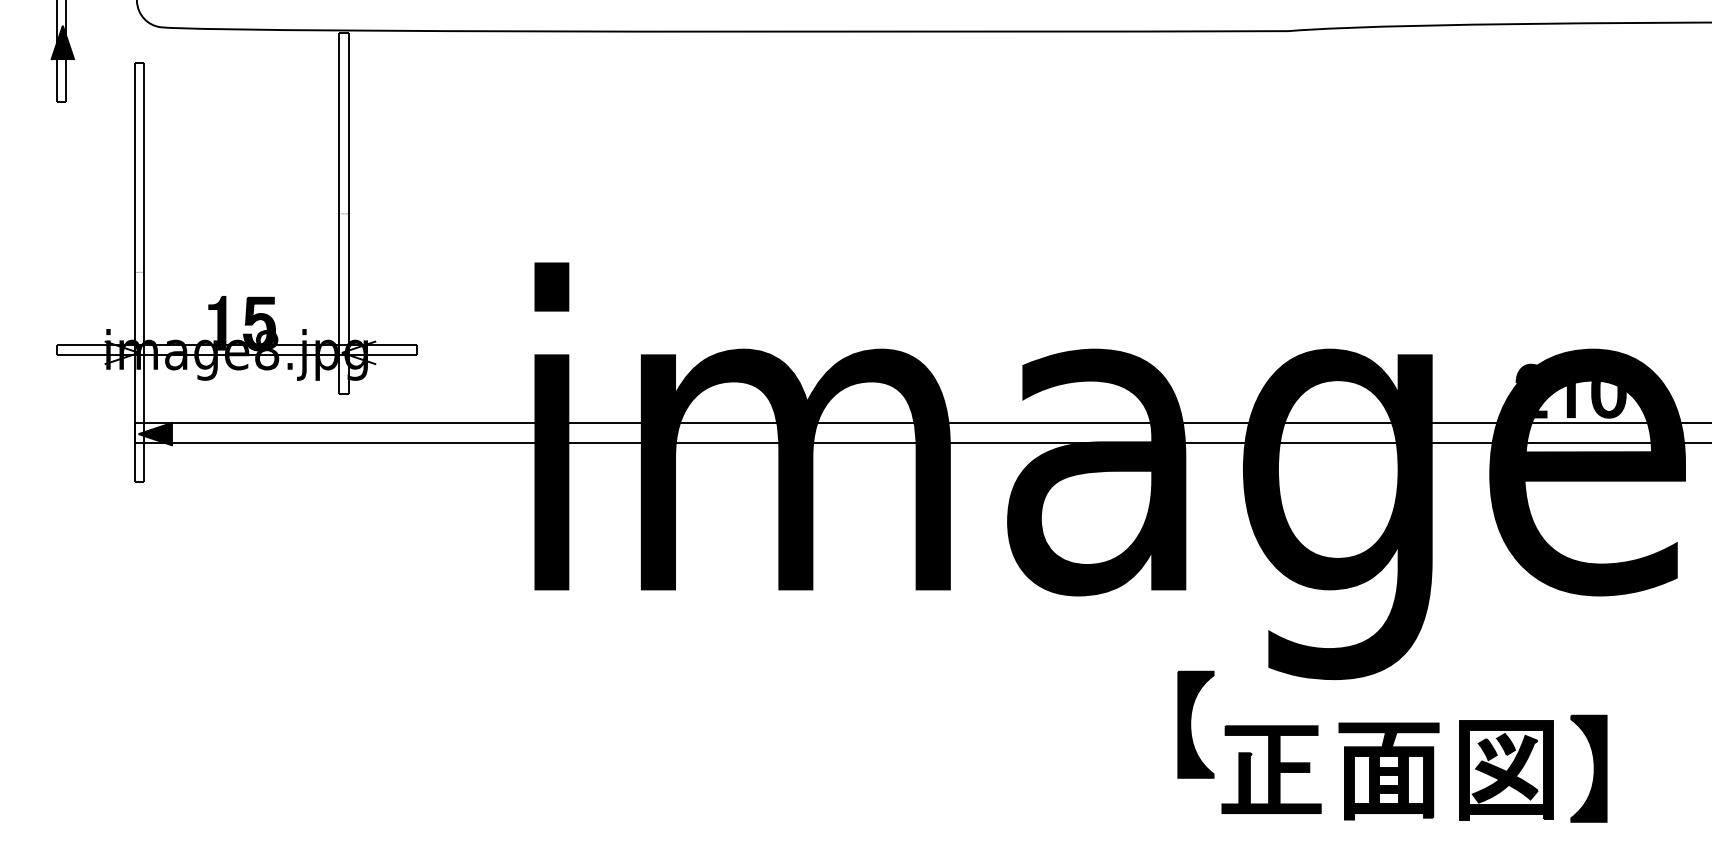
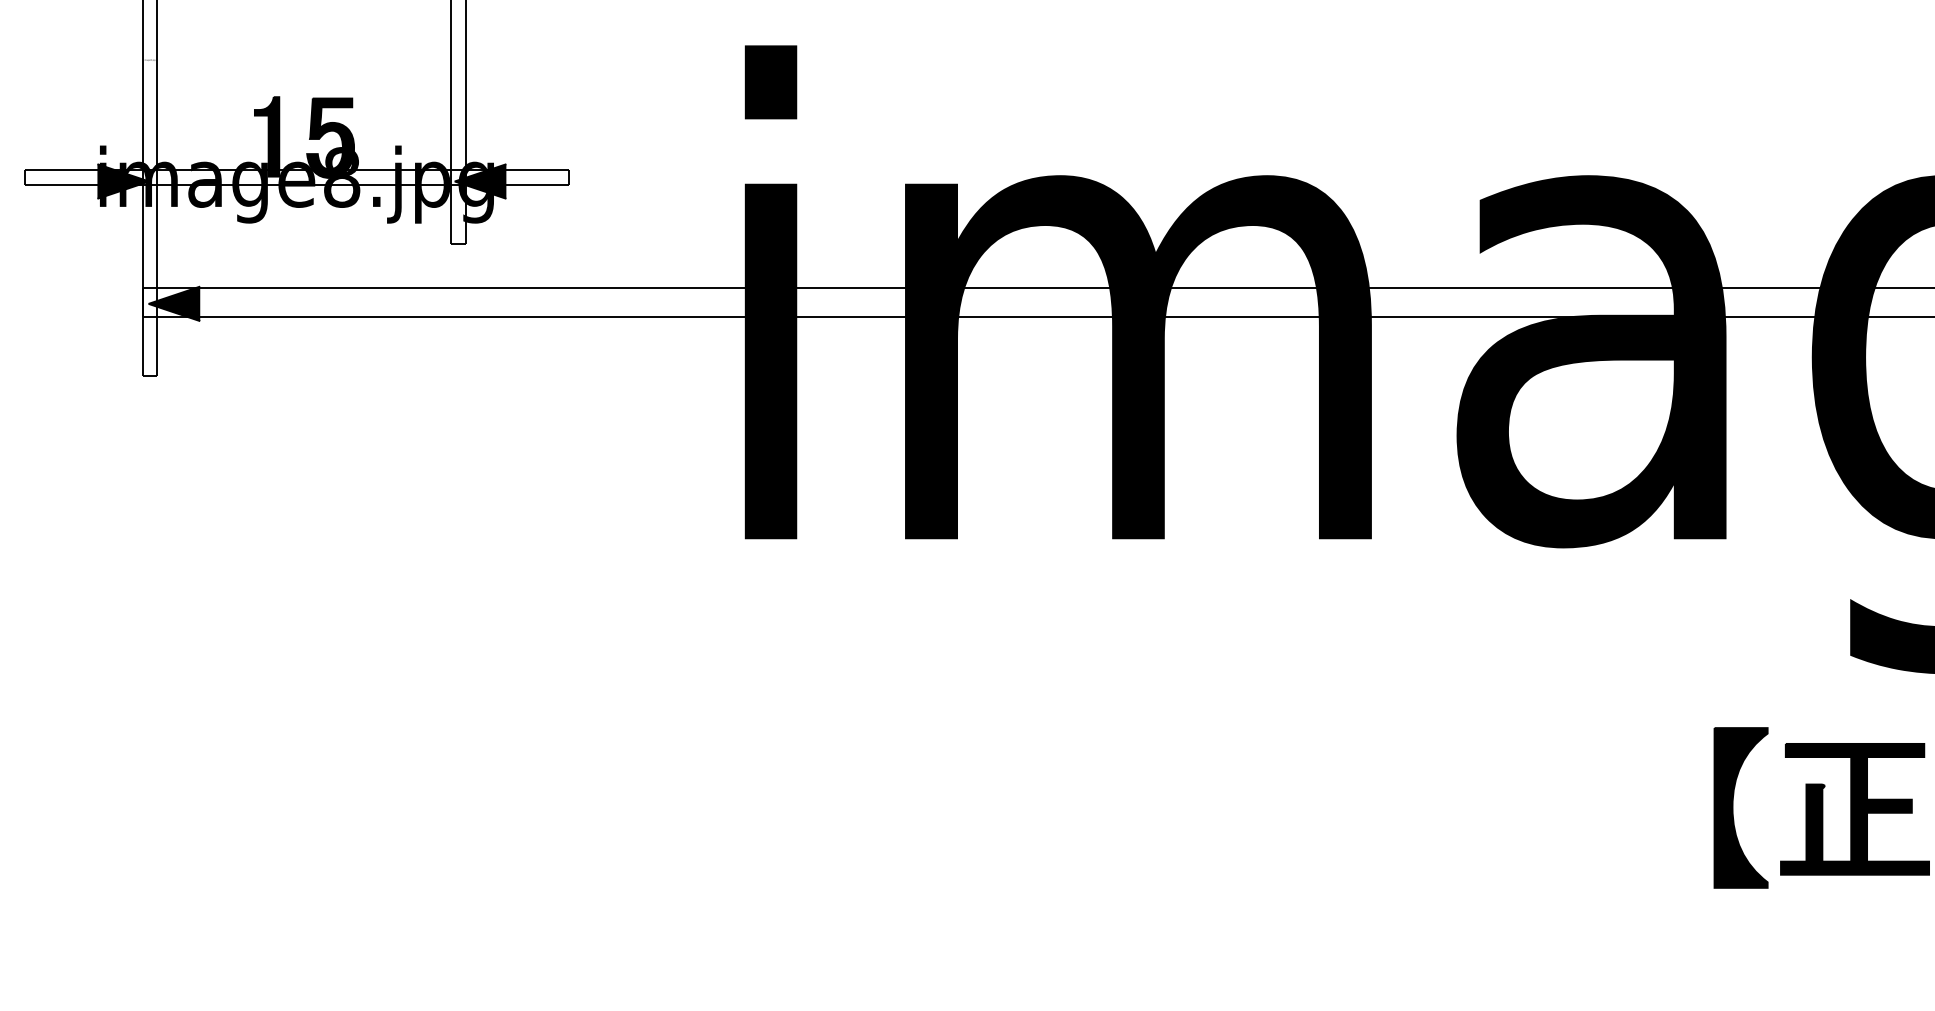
fill: (121, 352) -> (122, 180), added
fill: (358, 352) -> (479, 180), added
part: (1195, 724) -> (1740, 807), moved

